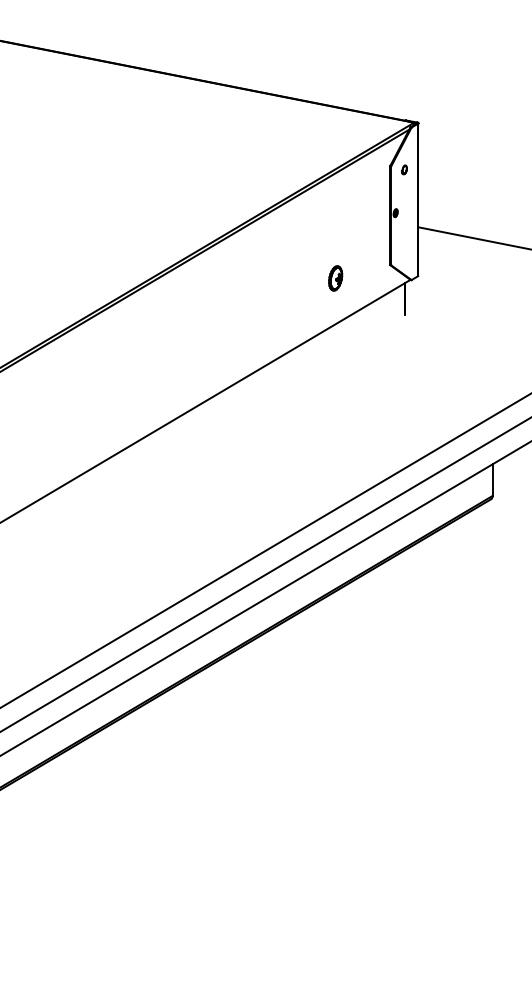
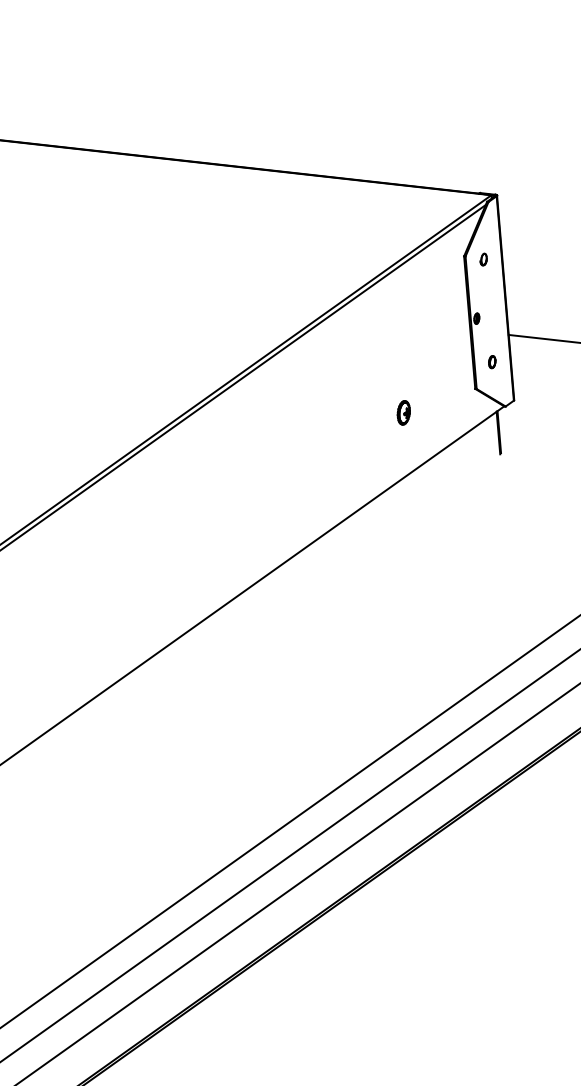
part: (404, 245) -> (492, 360), added
part: (335, 278) -> (403, 412), size x0.71

